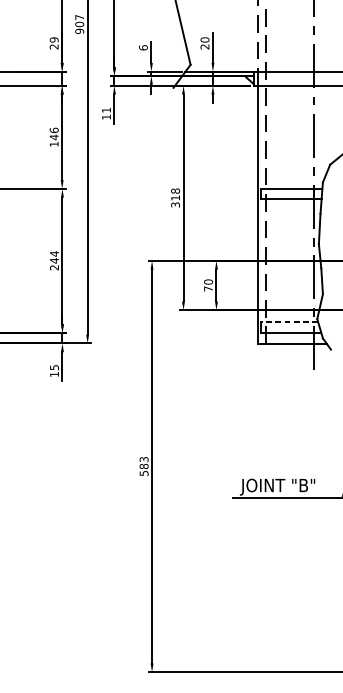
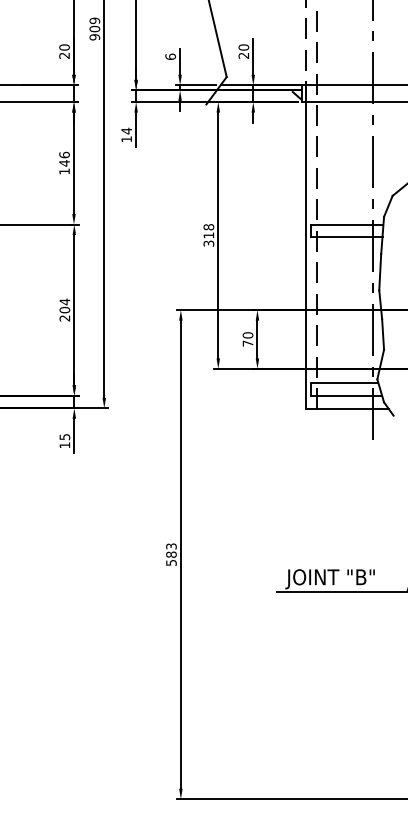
text: (79, 17) -> (94, 20), 907 -> 909
text: (54, 39) -> (64, 47), 29 -> 20
text: (106, 109) -> (126, 130), 11 -> 14
text: (54, 260) -> (64, 309), 244 -> 204
line: (289, 322) -> (344, 383), dashed -> solid

